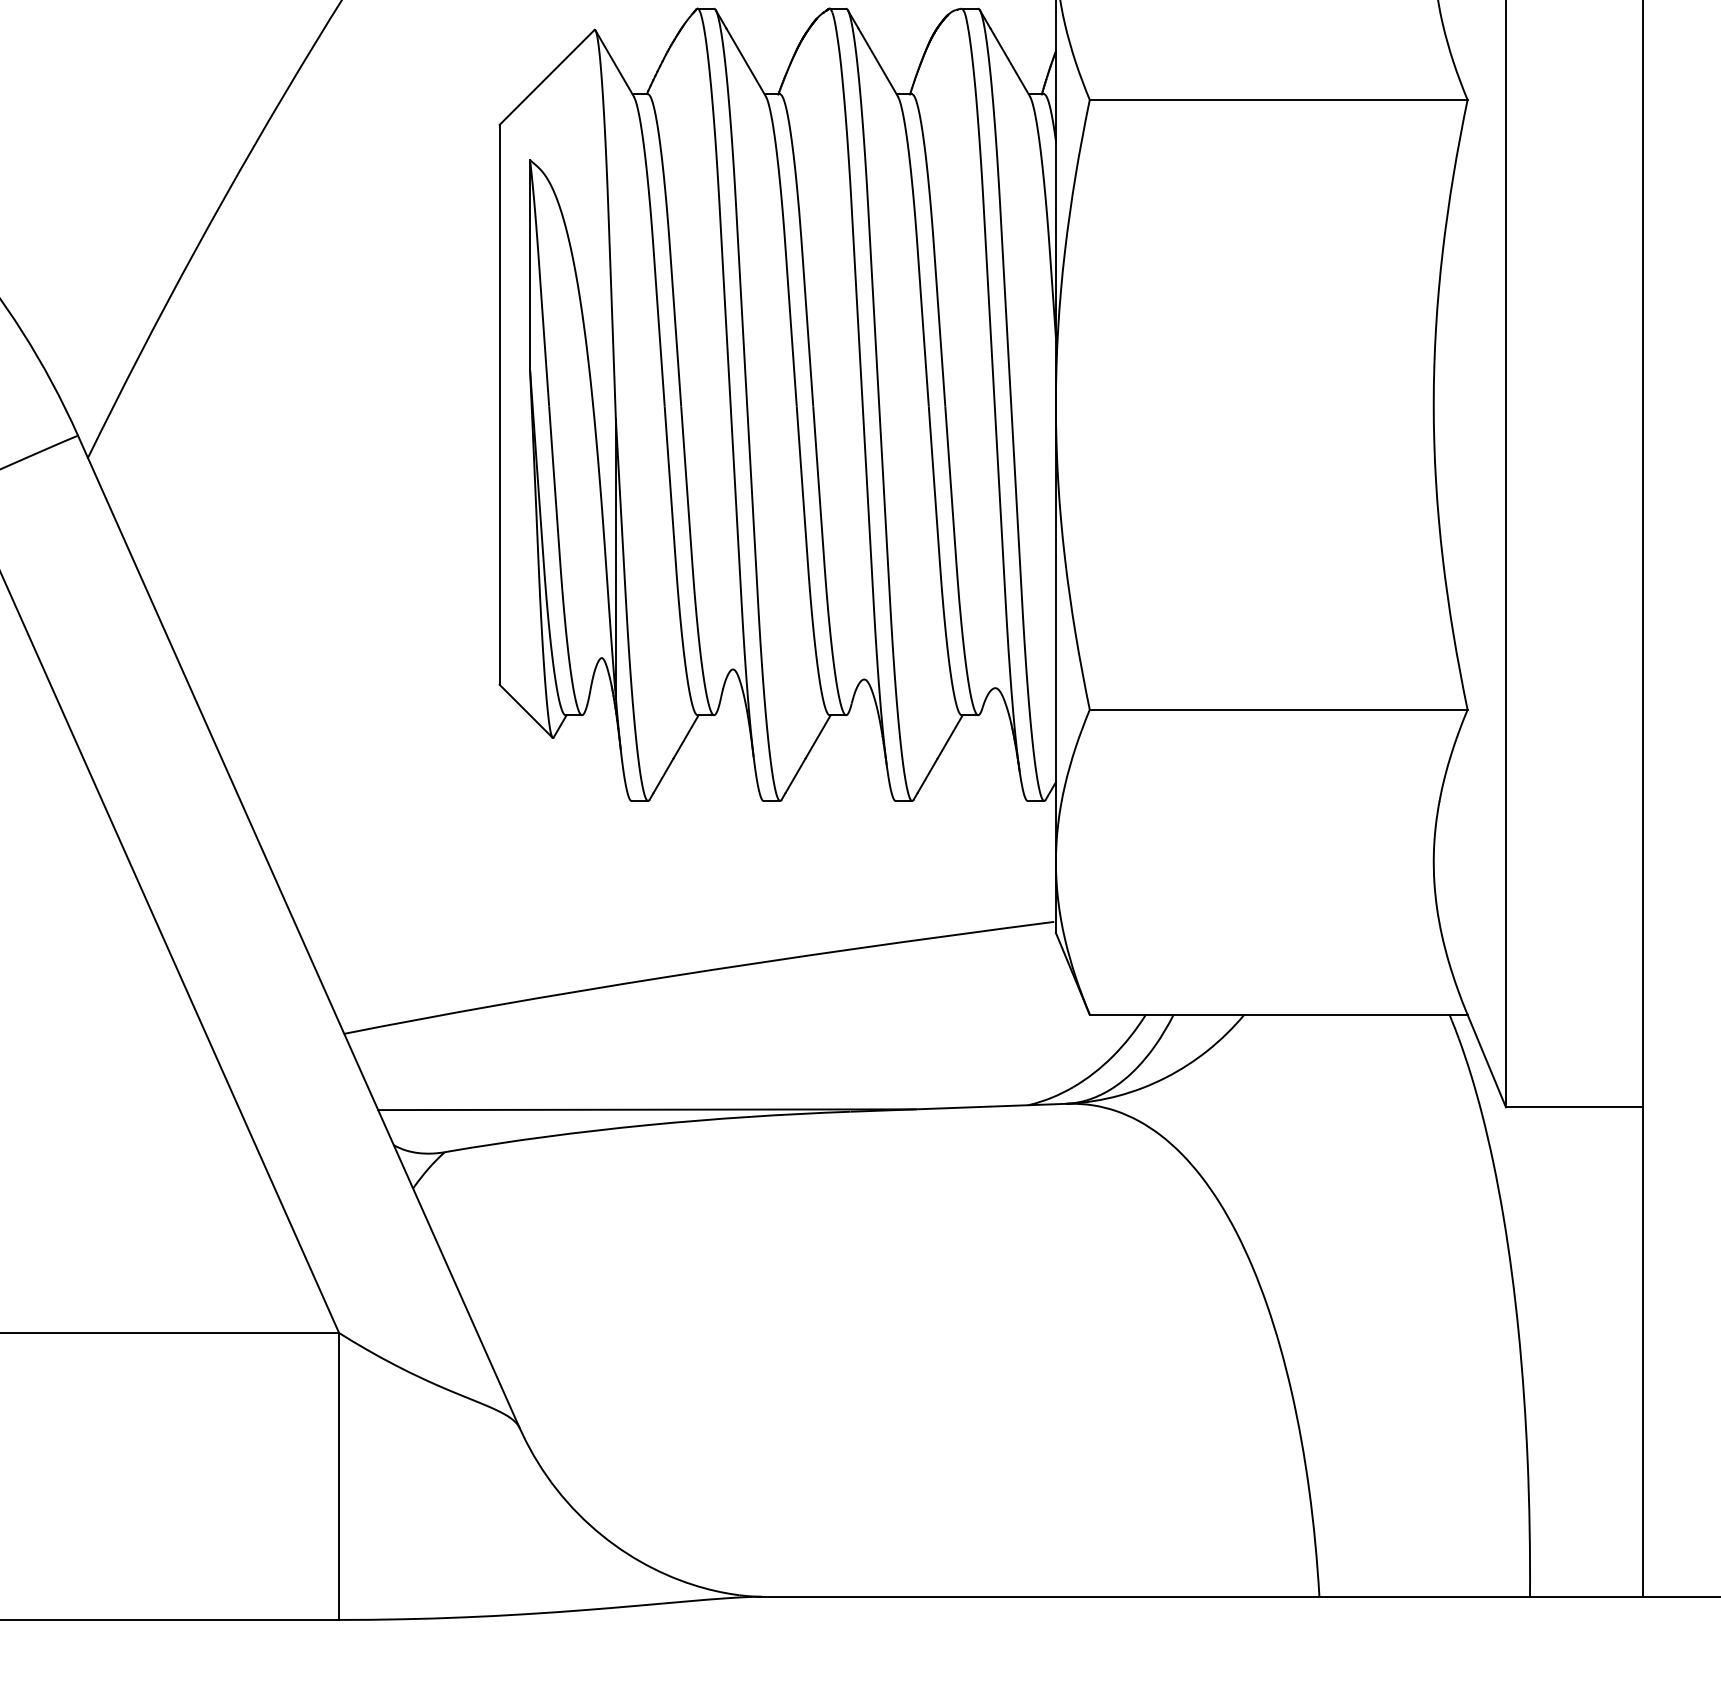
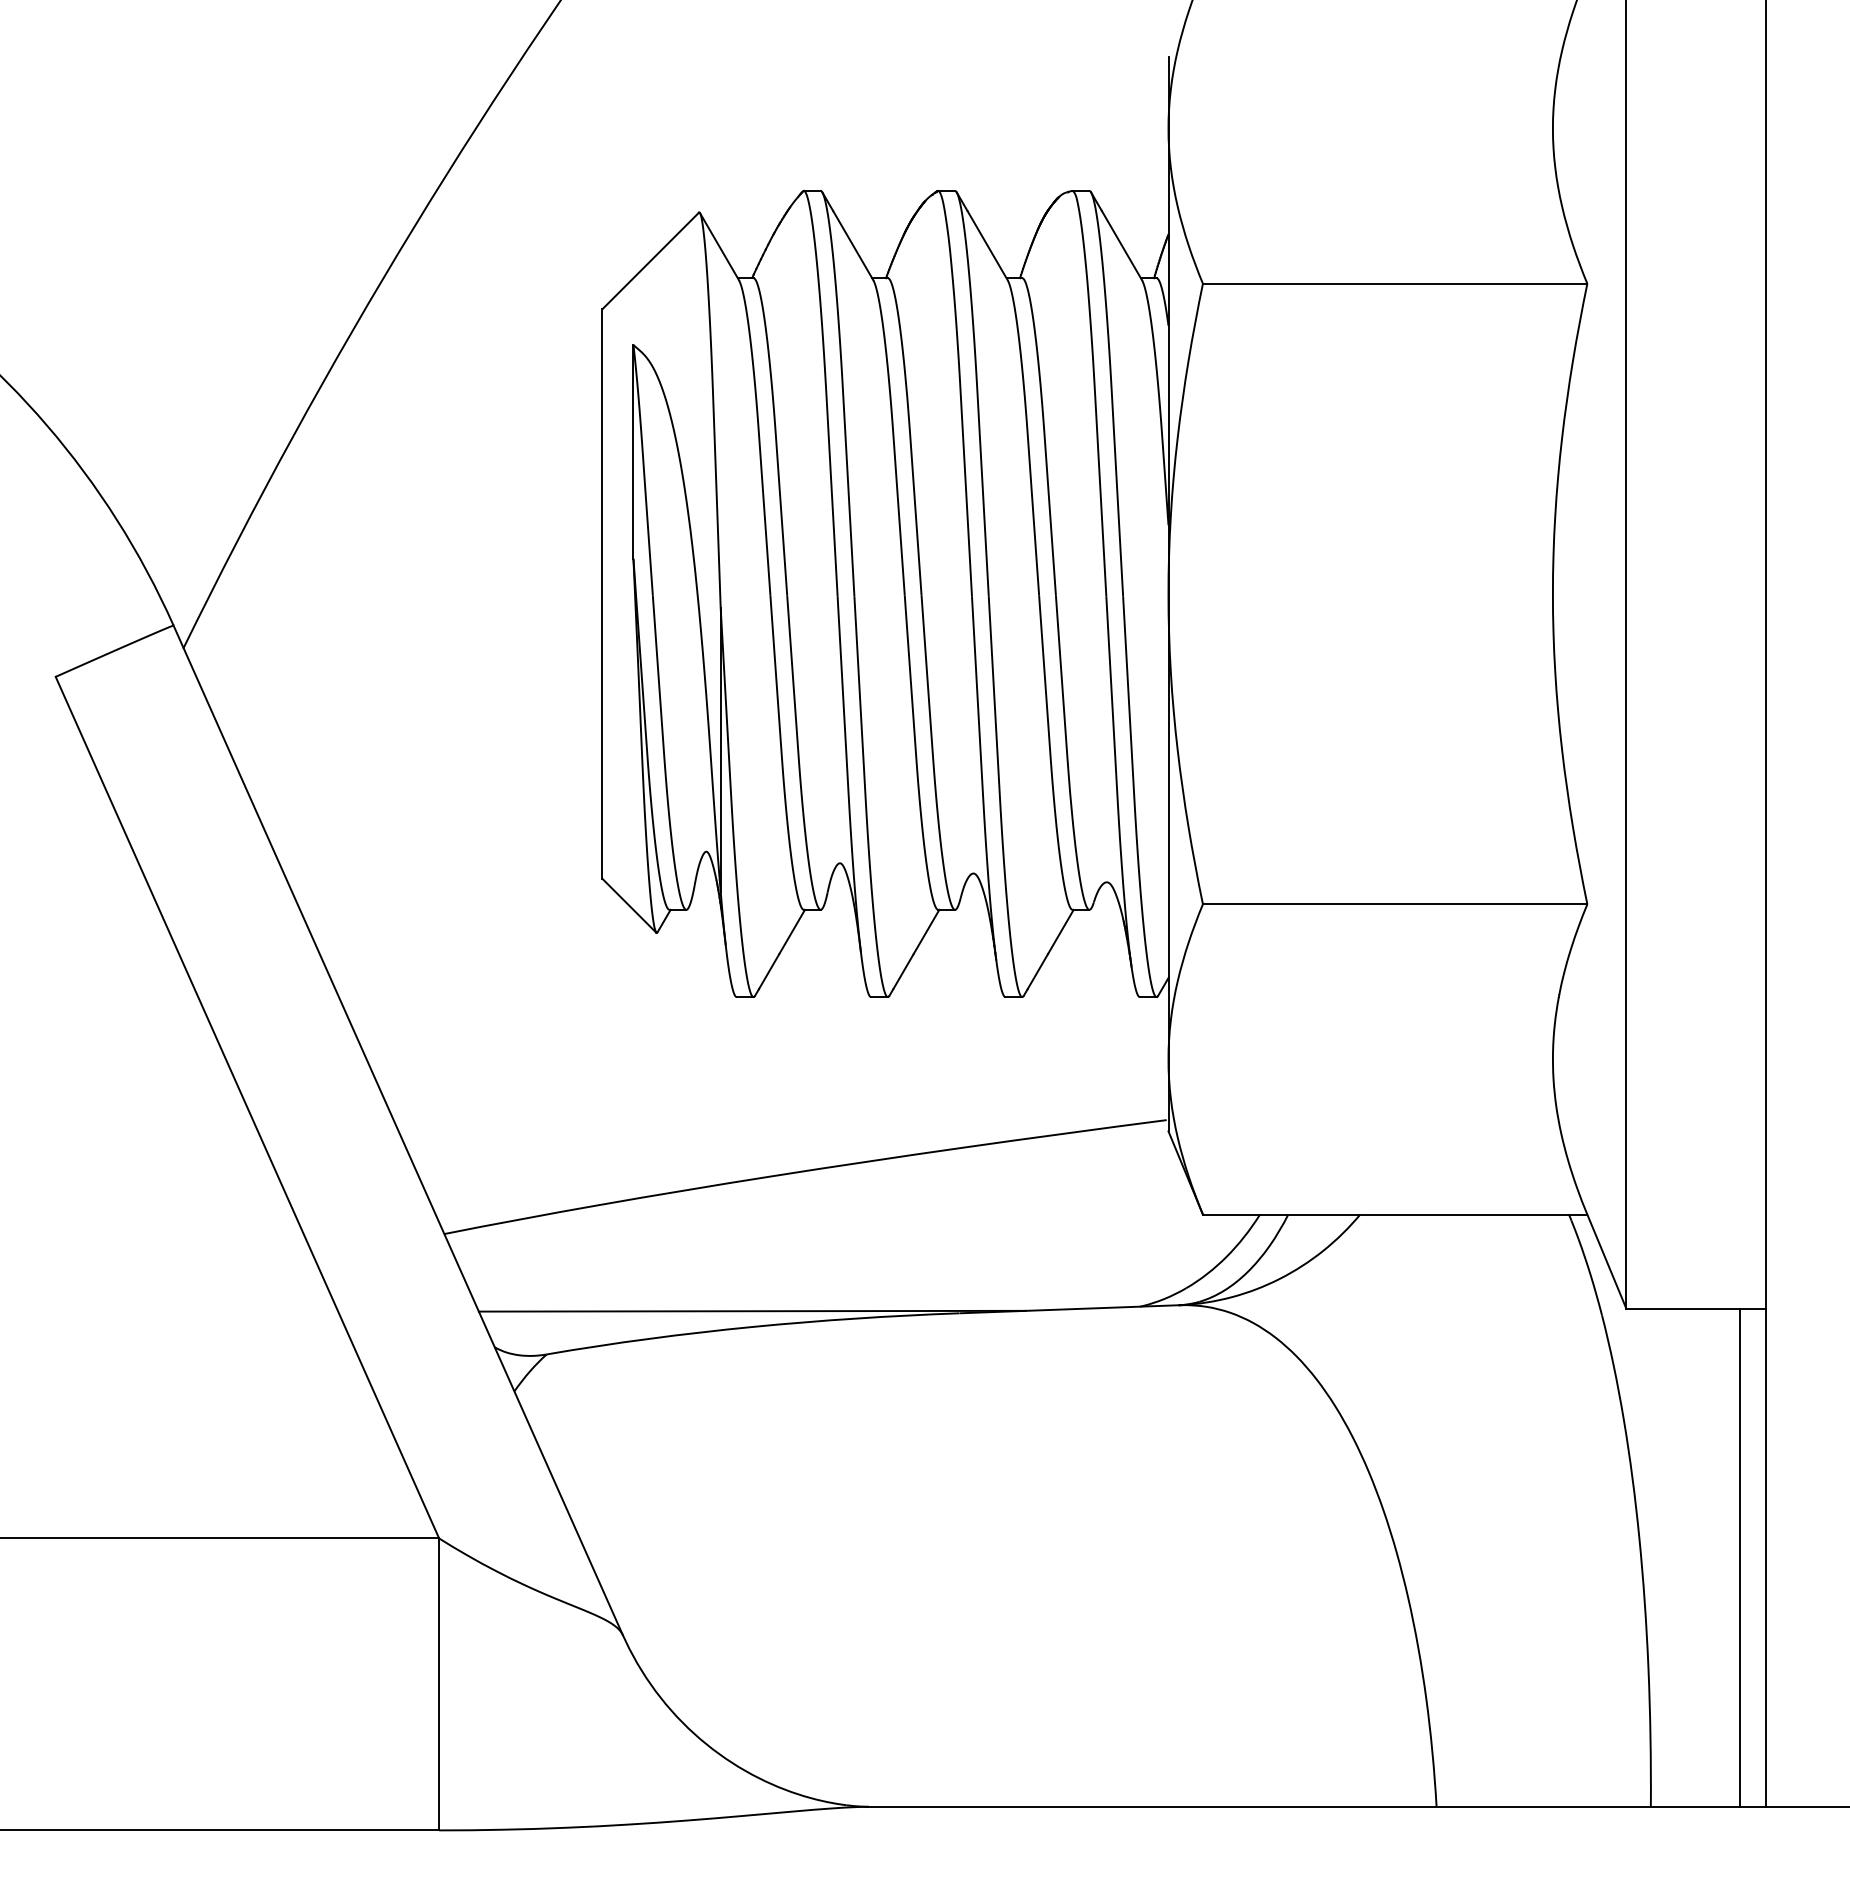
line: (1618, 1351) -> (1740, 1557), added

